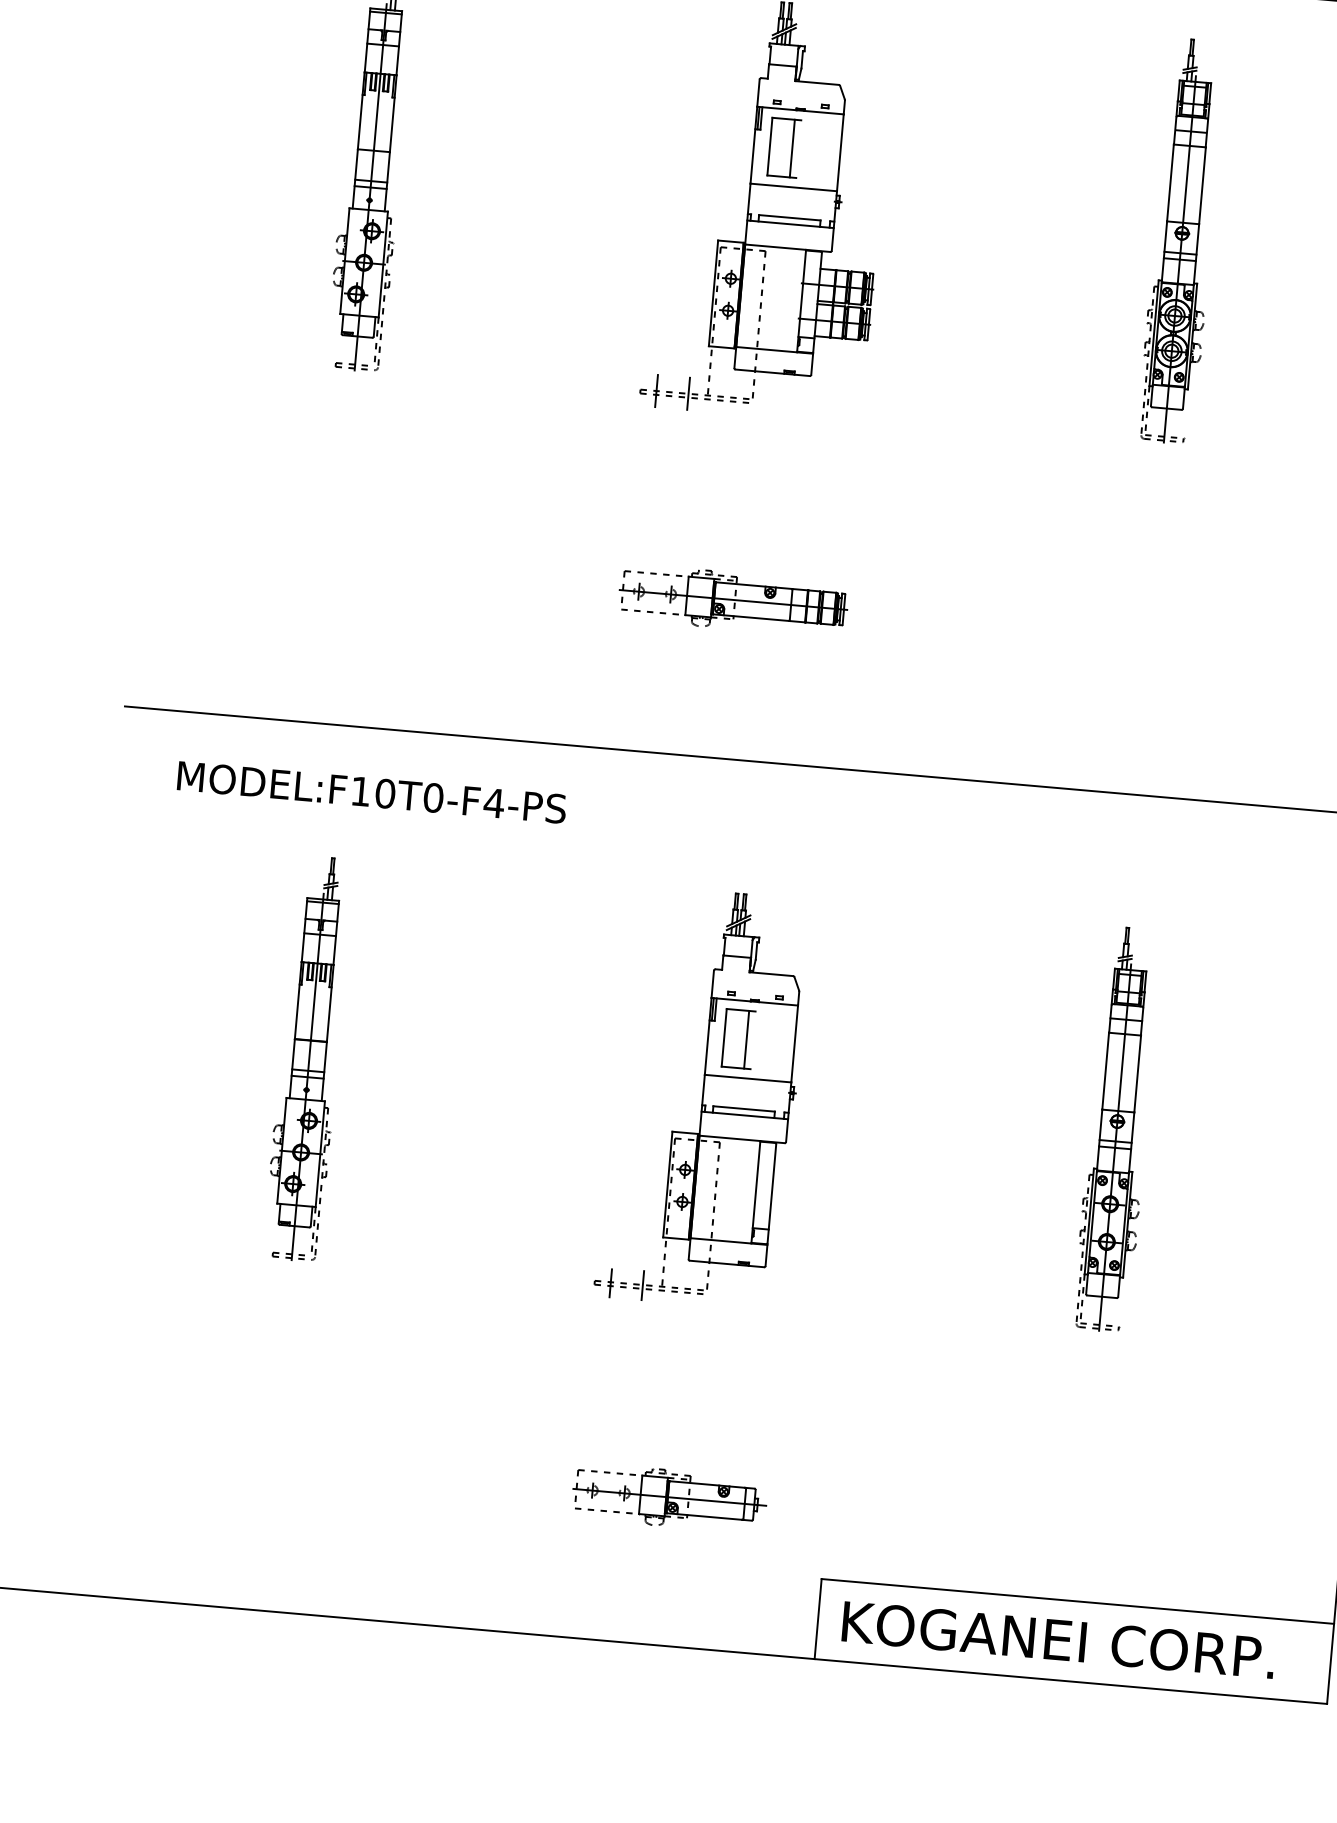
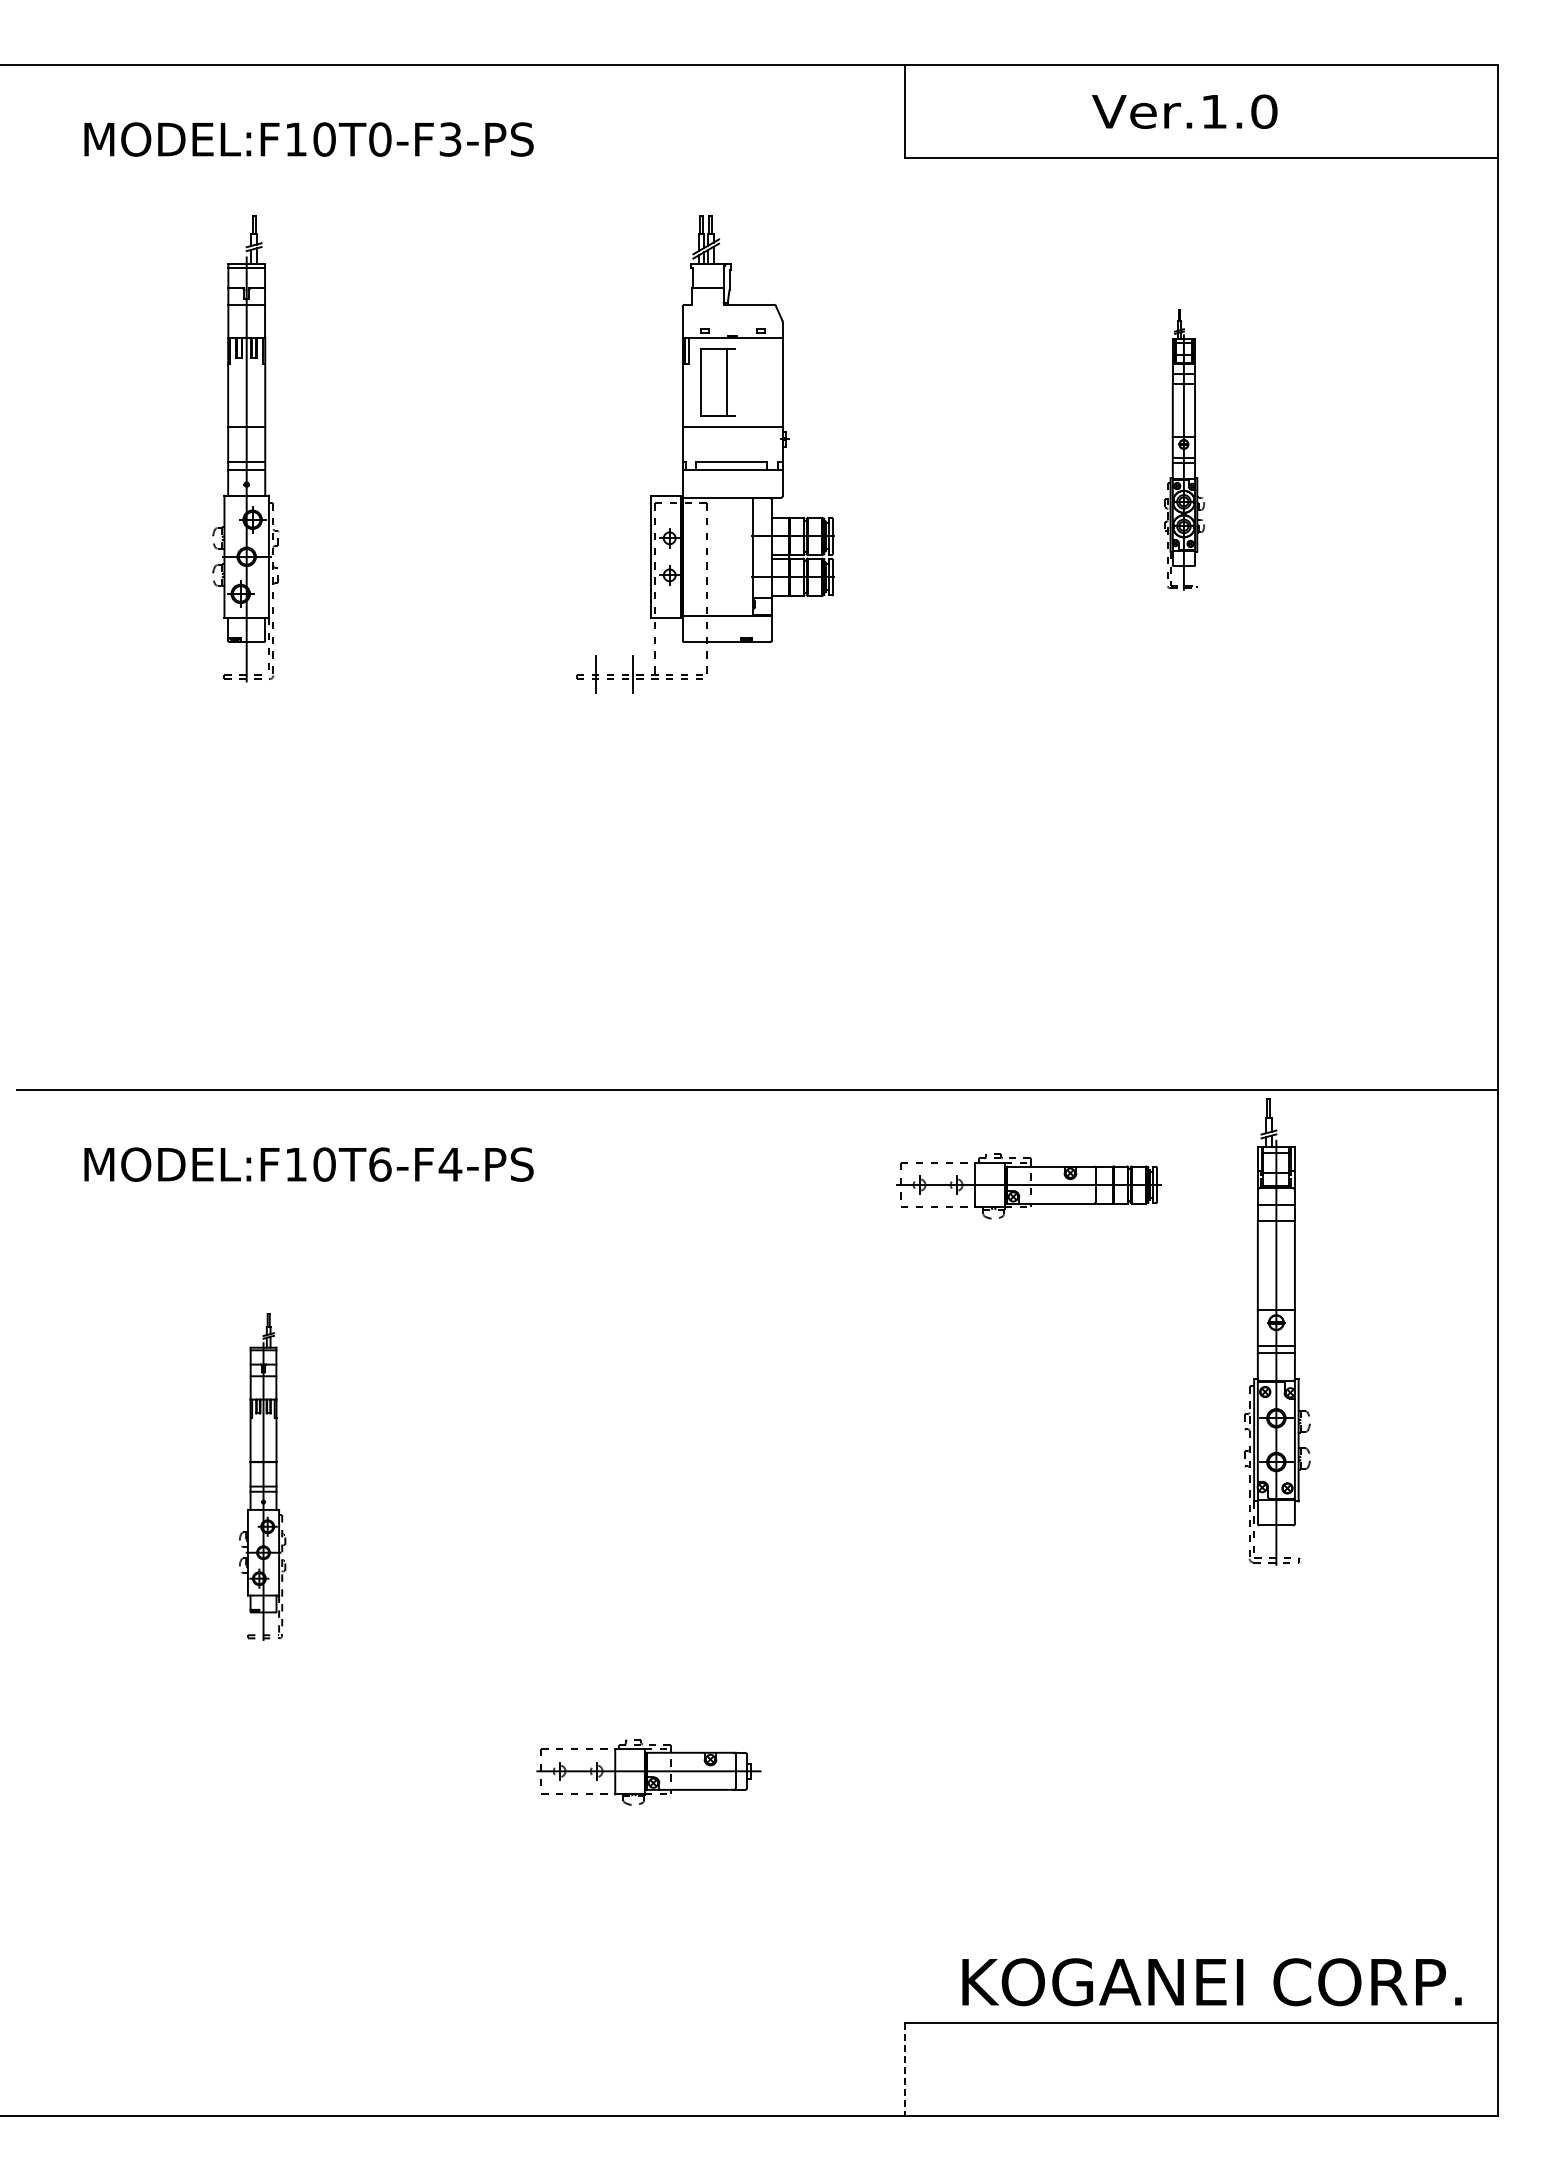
part: (1182, 240) -> (1184, 449), size x0.6
part: (733, 601) -> (1028, 1186), moved
text: (433, 797) -> (380, 1164), MODEL:F10T0-F4-PS -> MODEL:F10T6-F4-PS
part: (308, 1058) -> (262, 1476), size x0.7
part: (702, 1098) -> (719, 1482), removed
part: (1117, 1129) -> (1277, 1331), moved
part: (669, 1498) -> (648, 1772), moved
line: (818, 1619) -> (904, 2069), solid -> dashed
text: (1058, 1640) -> (1211, 1982), moved

